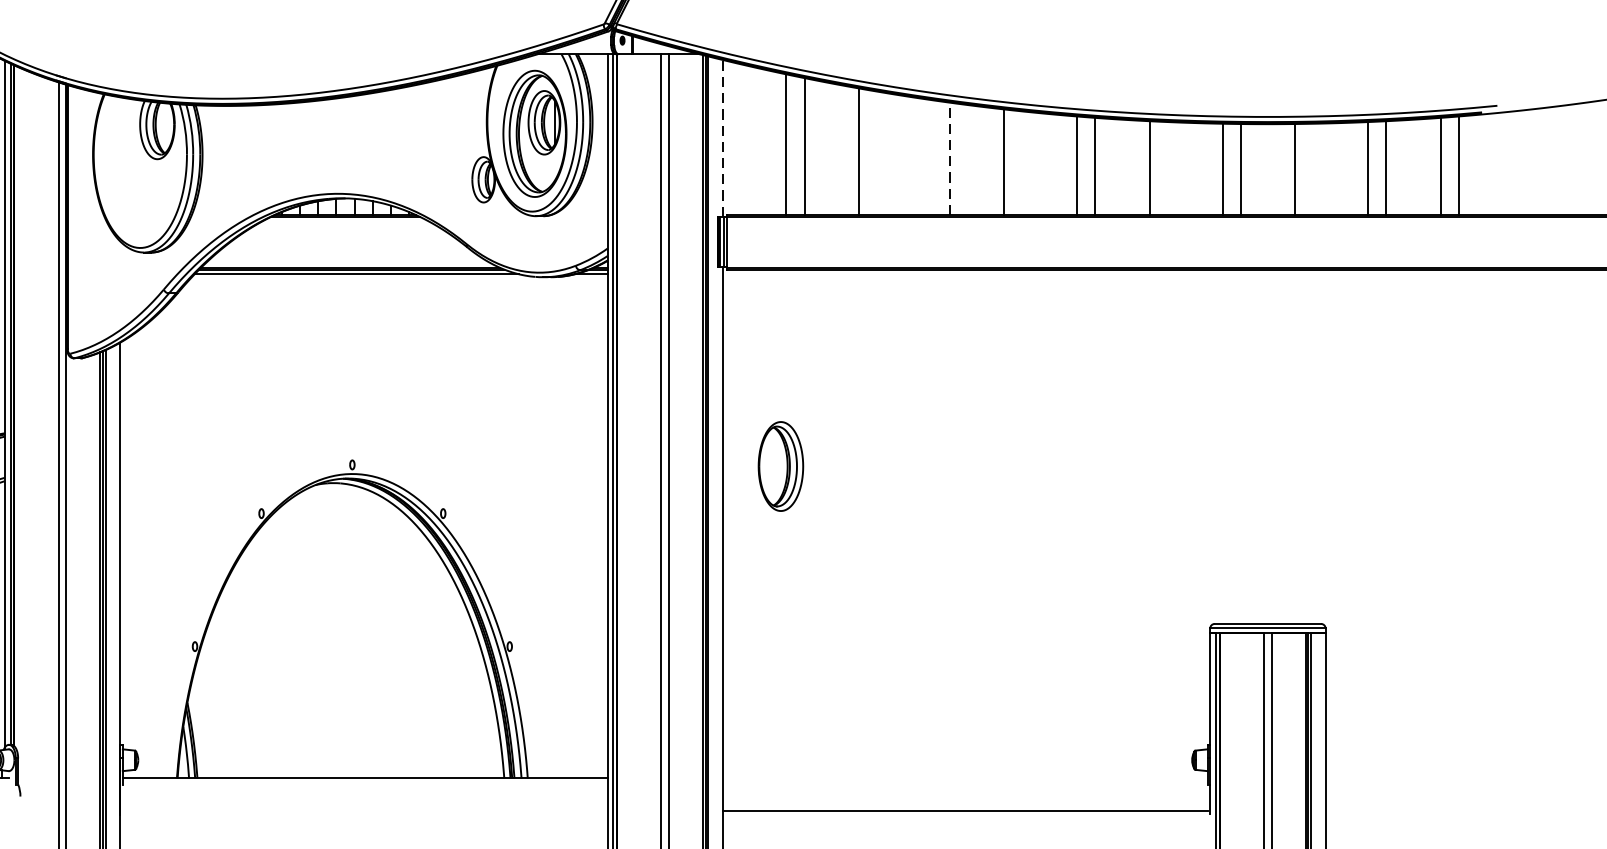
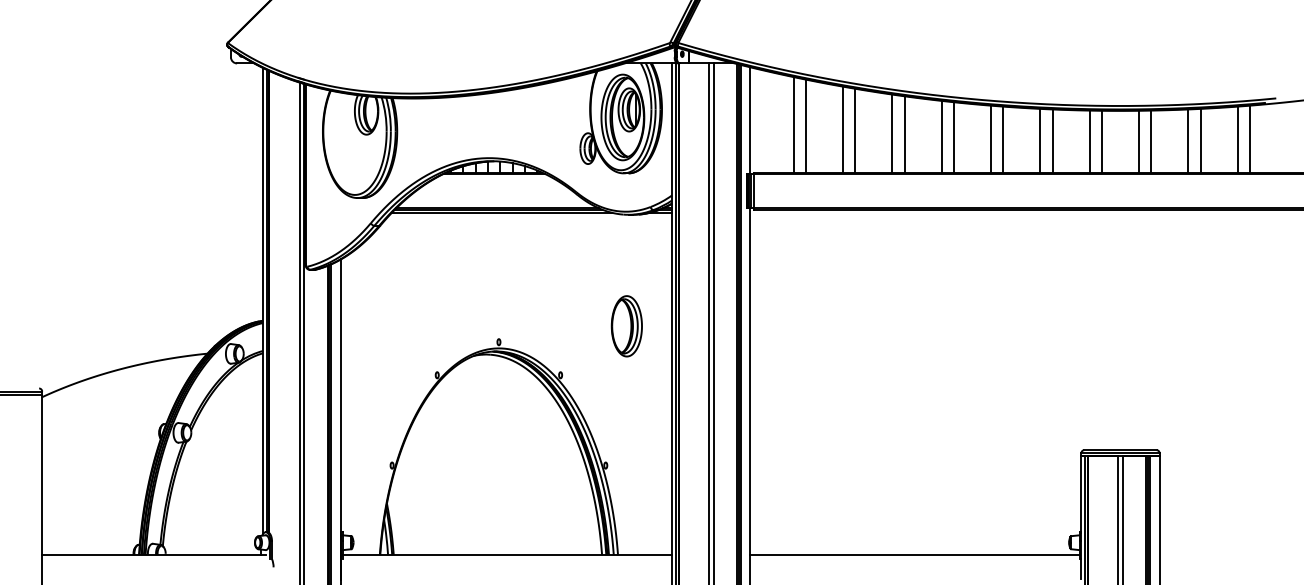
line: (722, 138) -> (750, 120), dashed -> solid
line: (877, 153) -> (855, 130), added
line: (932, 157) -> (892, 133), added
line: (949, 157) -> (904, 133), dashed -> solid
line: (1021, 163) -> (953, 137), added
line: (1167, 167) -> (1052, 140), added
line: (1313, 169) -> (1151, 141), added
part: (780, 466) -> (626, 326), moved
line: (964, 811) -> (914, 555), moved

